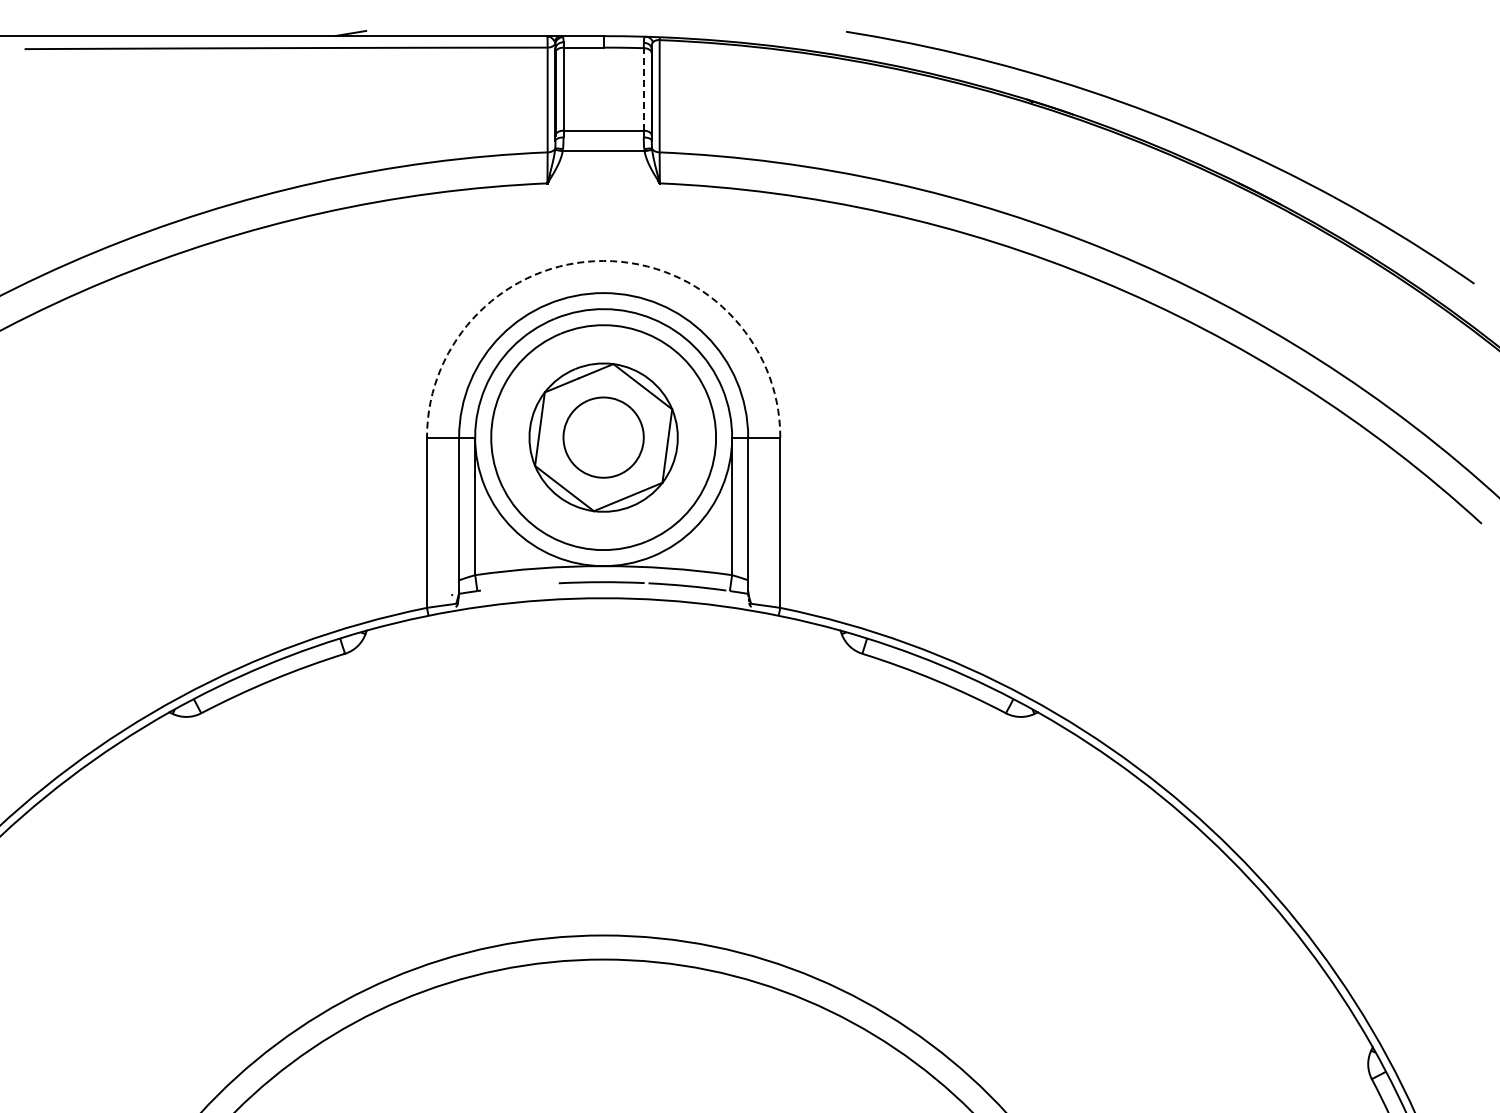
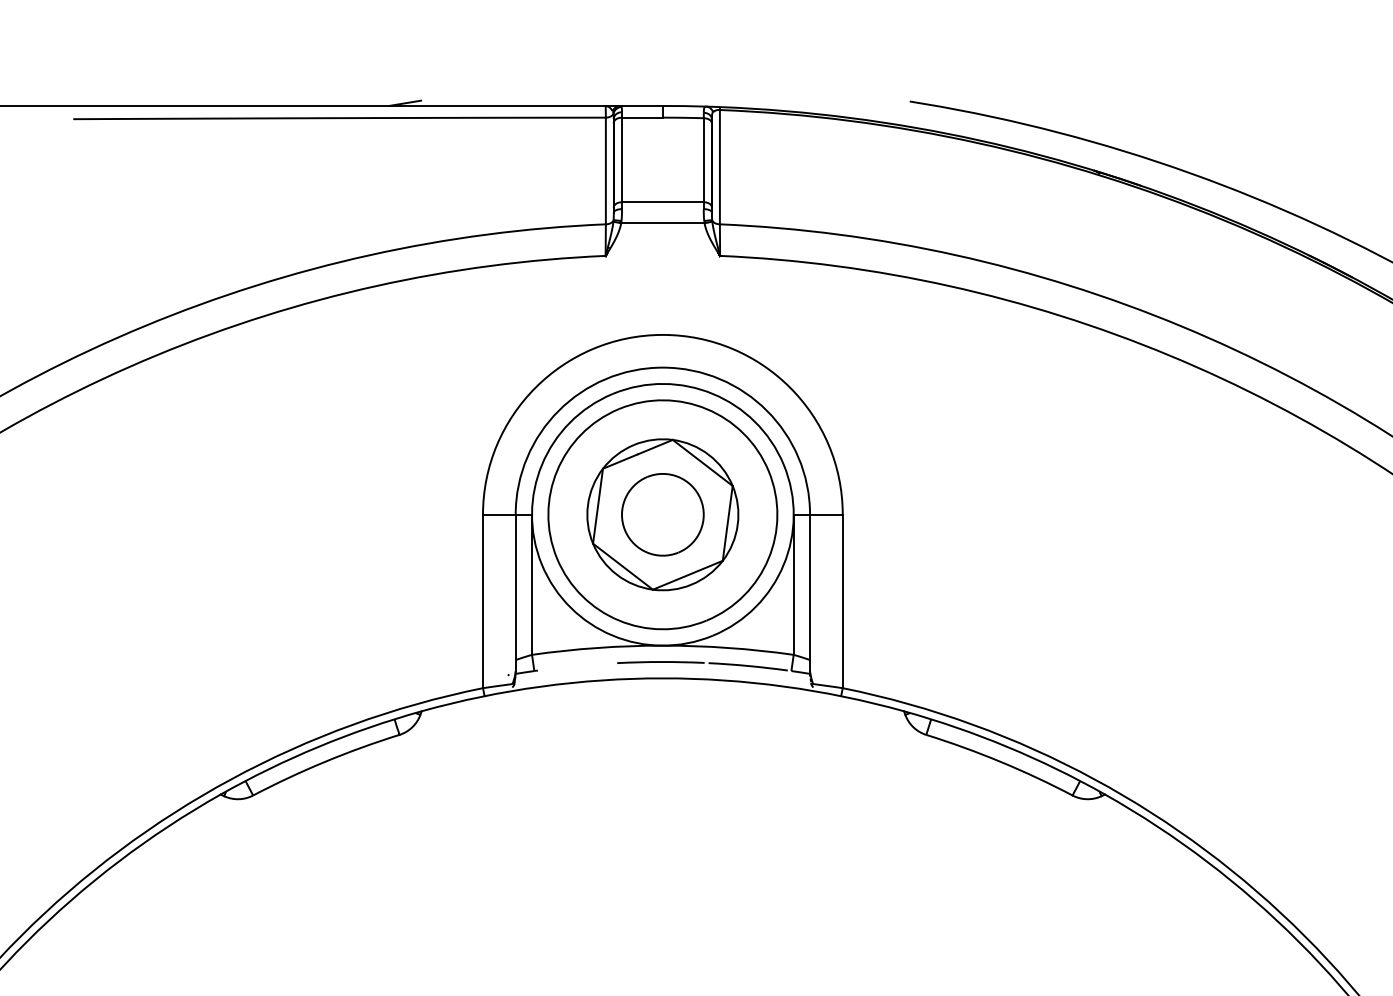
line: (643, 88) -> (703, 159), dashed -> solid
arc: (603, 260) -> (662, 334), dashed -> solid

